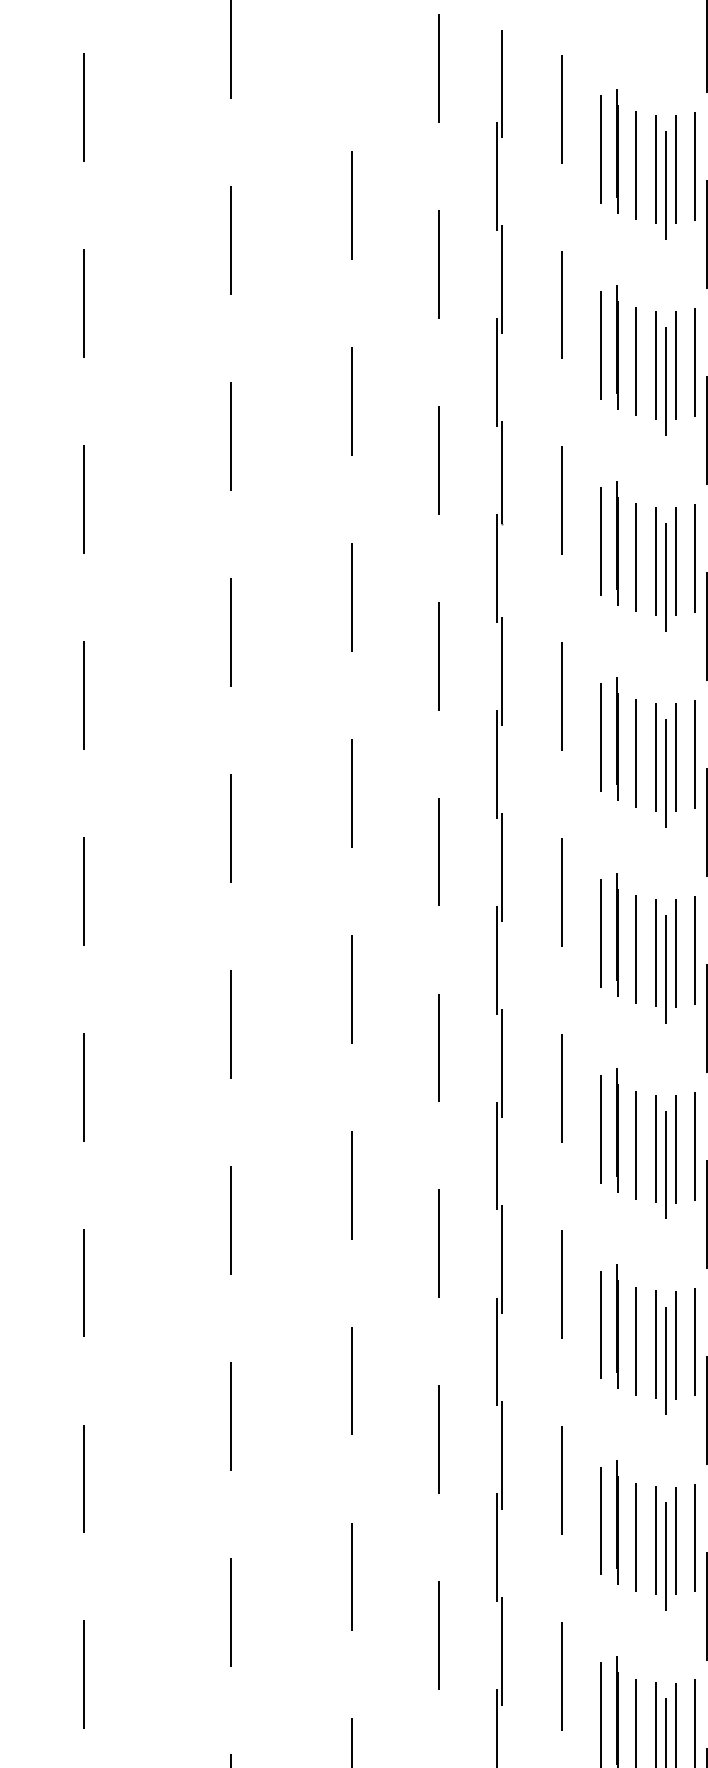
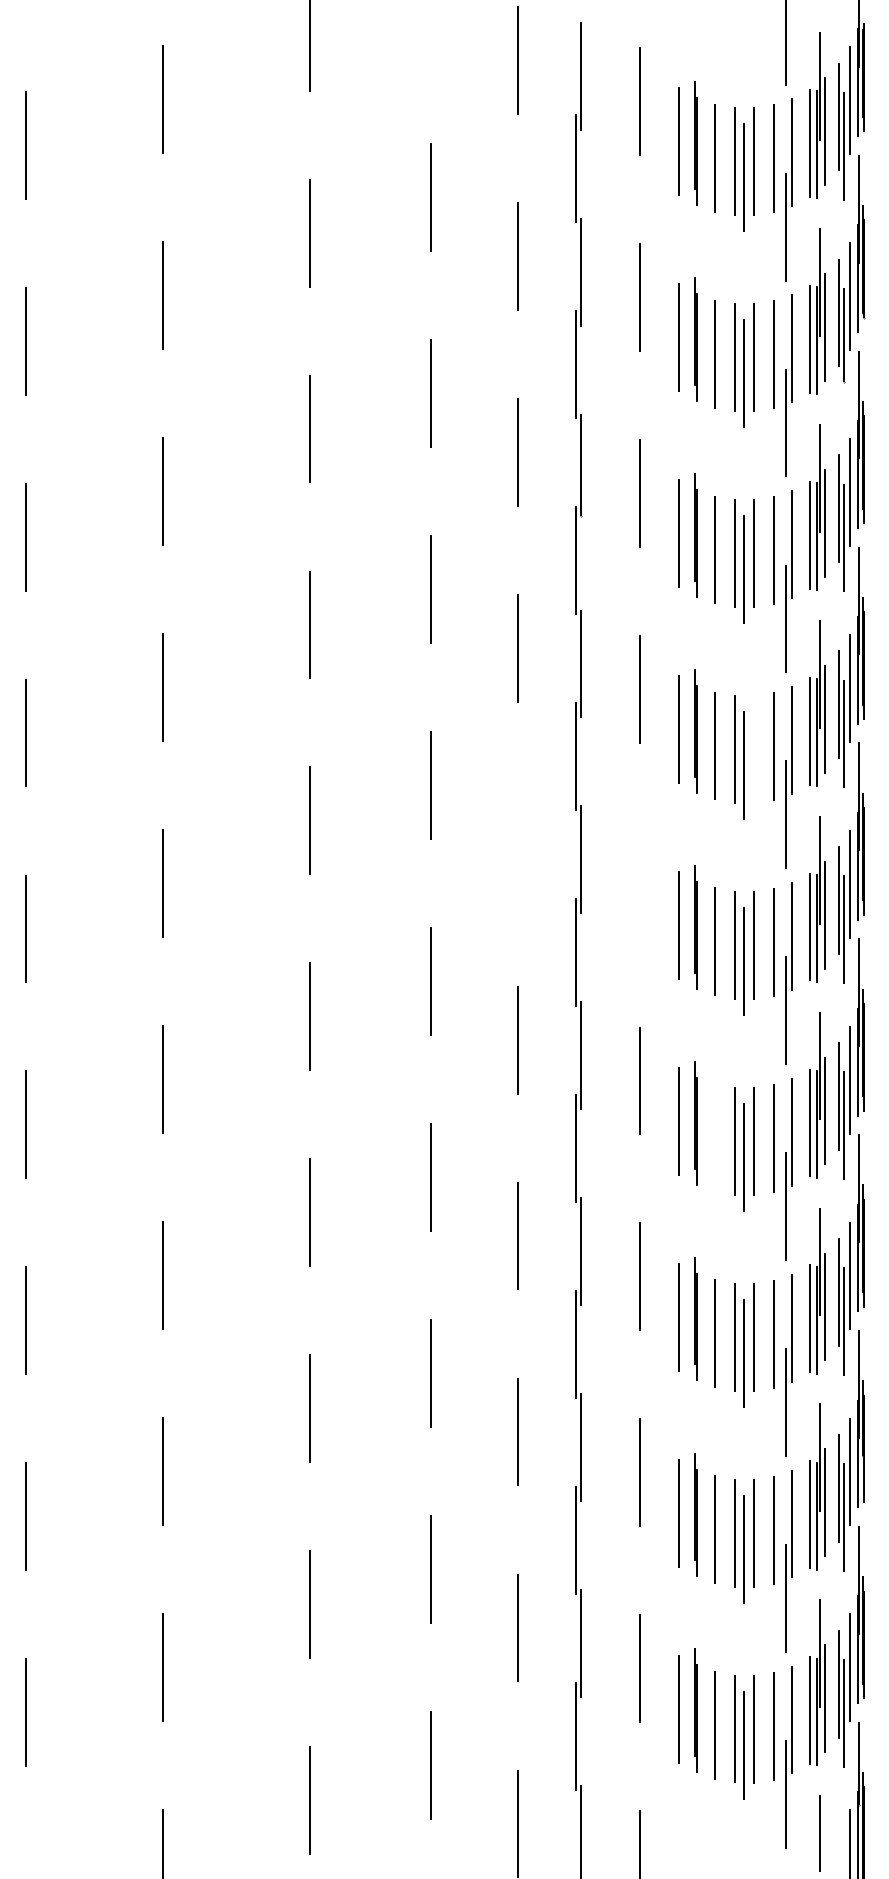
line: (675, 757) -> (754, 749), removed
line: (439, 851) -> (518, 843), removed
line: (561, 892) -> (640, 884), removed
line: (636, 1145) -> (715, 1137), removed

